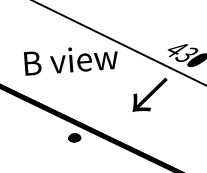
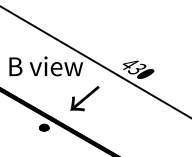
text: (149, 95) -> (84, 98), moved

